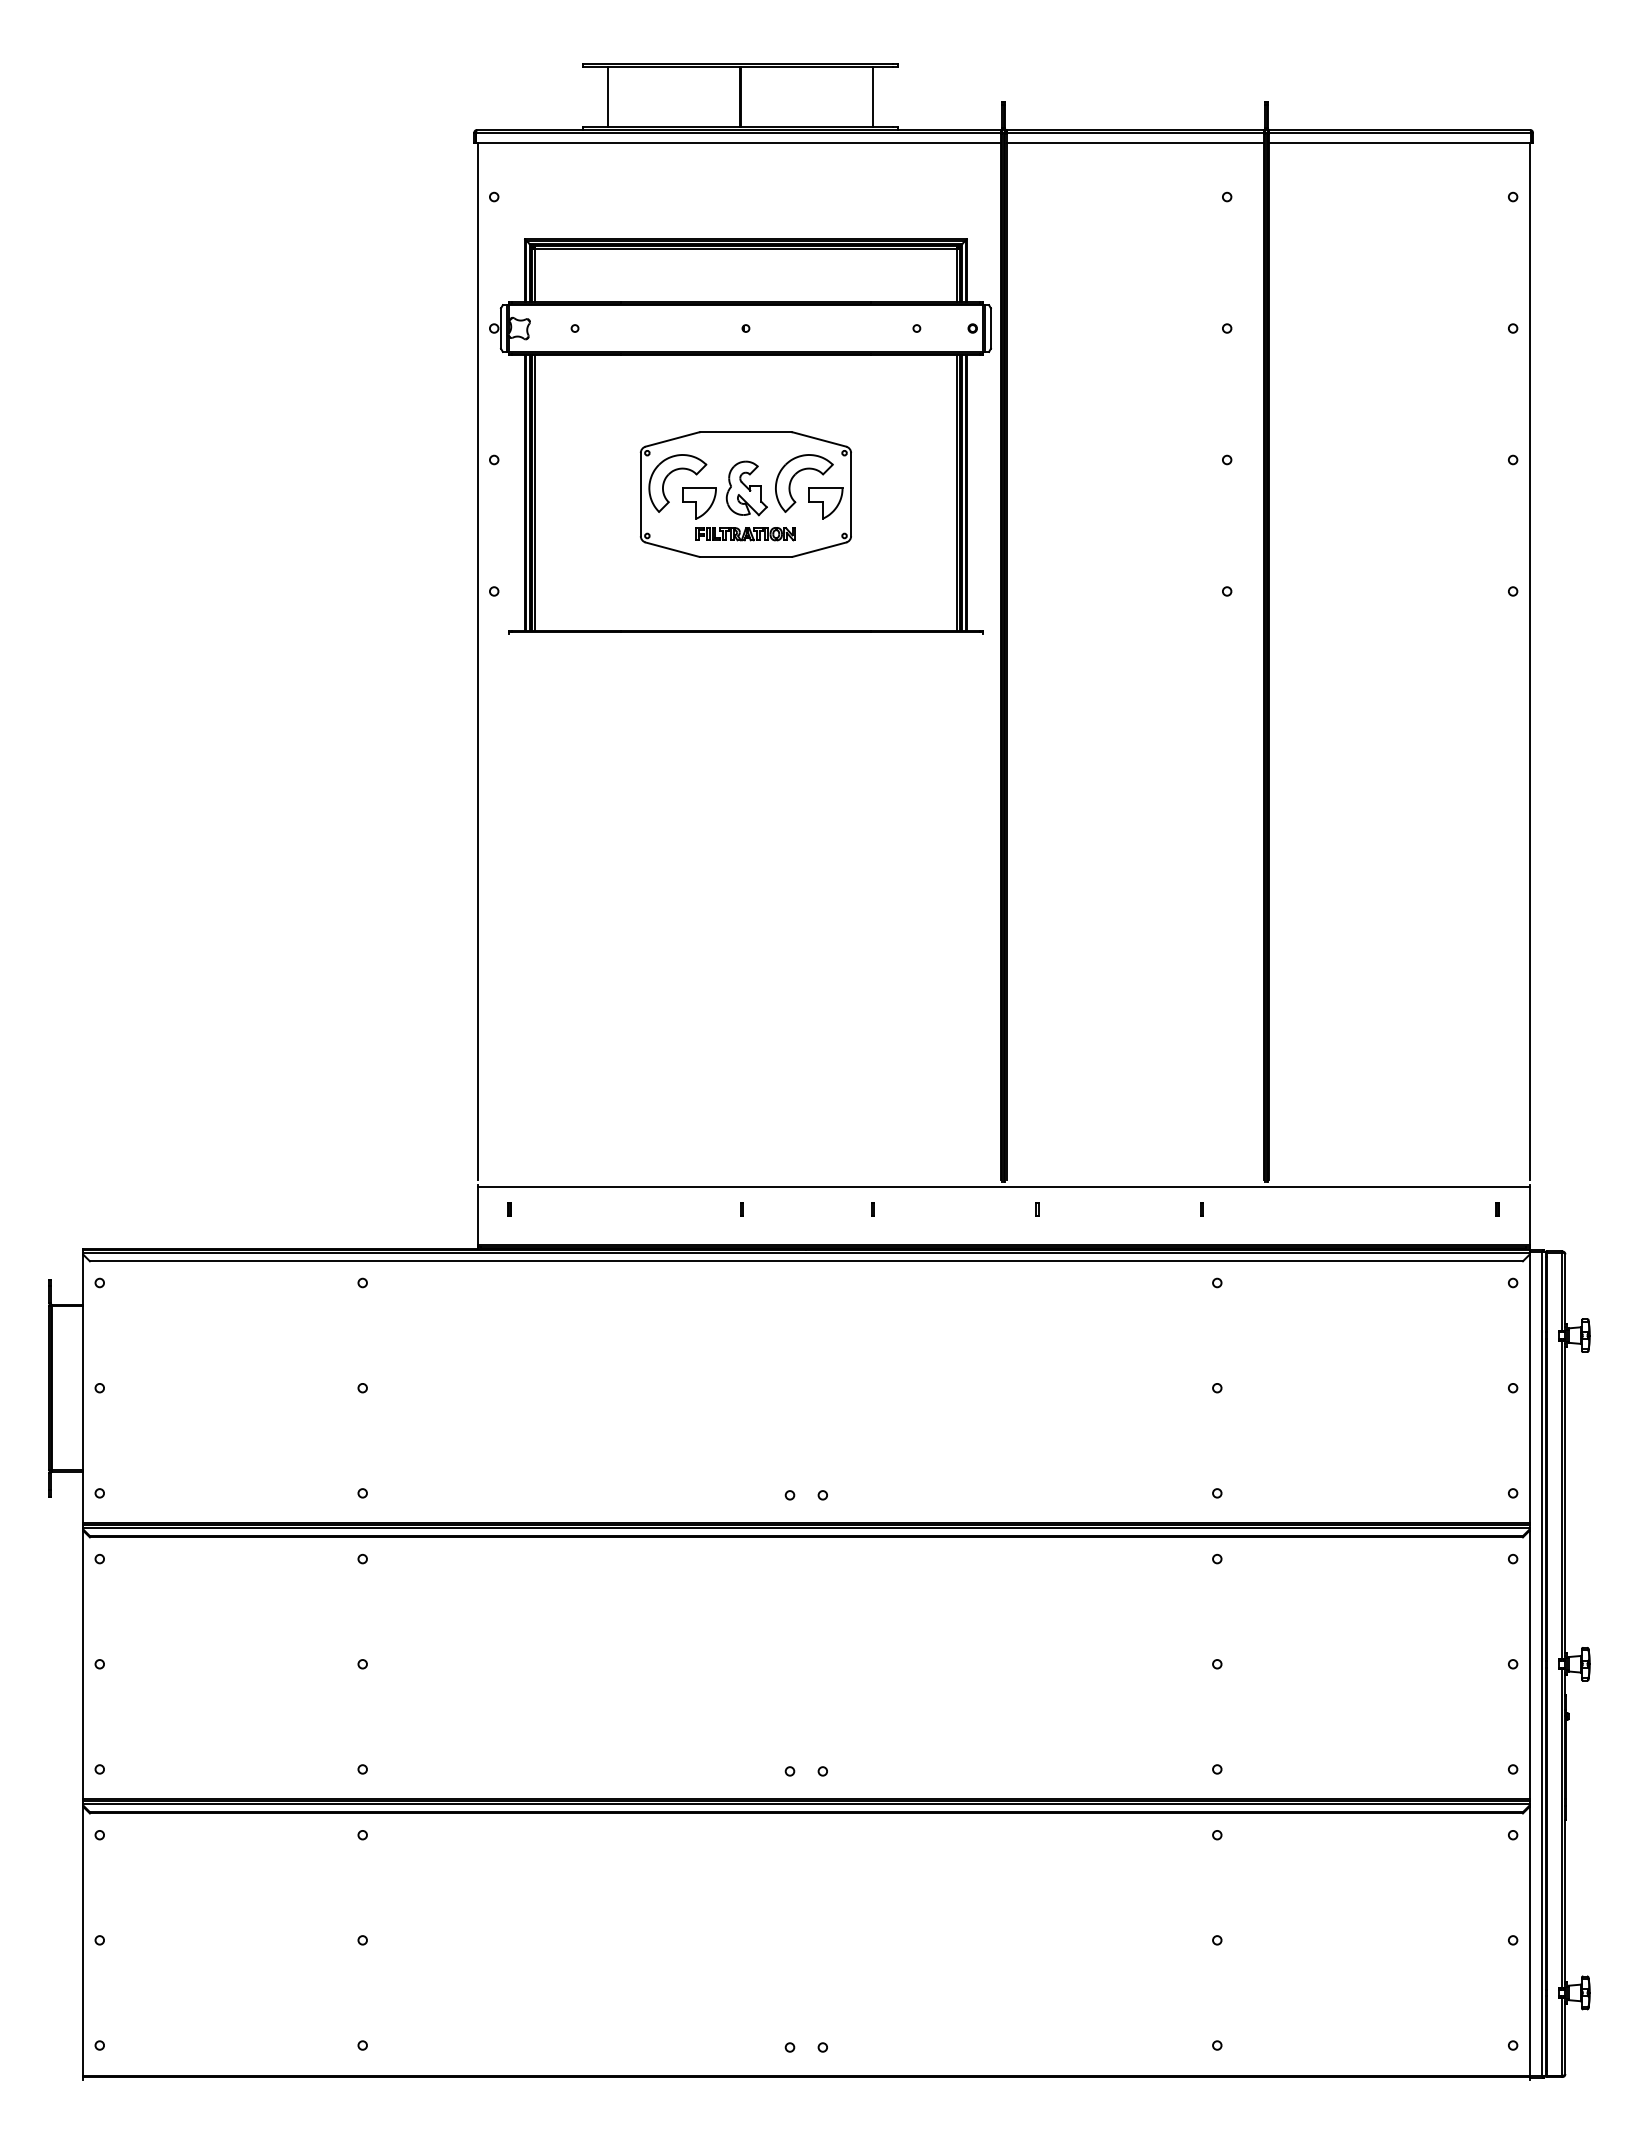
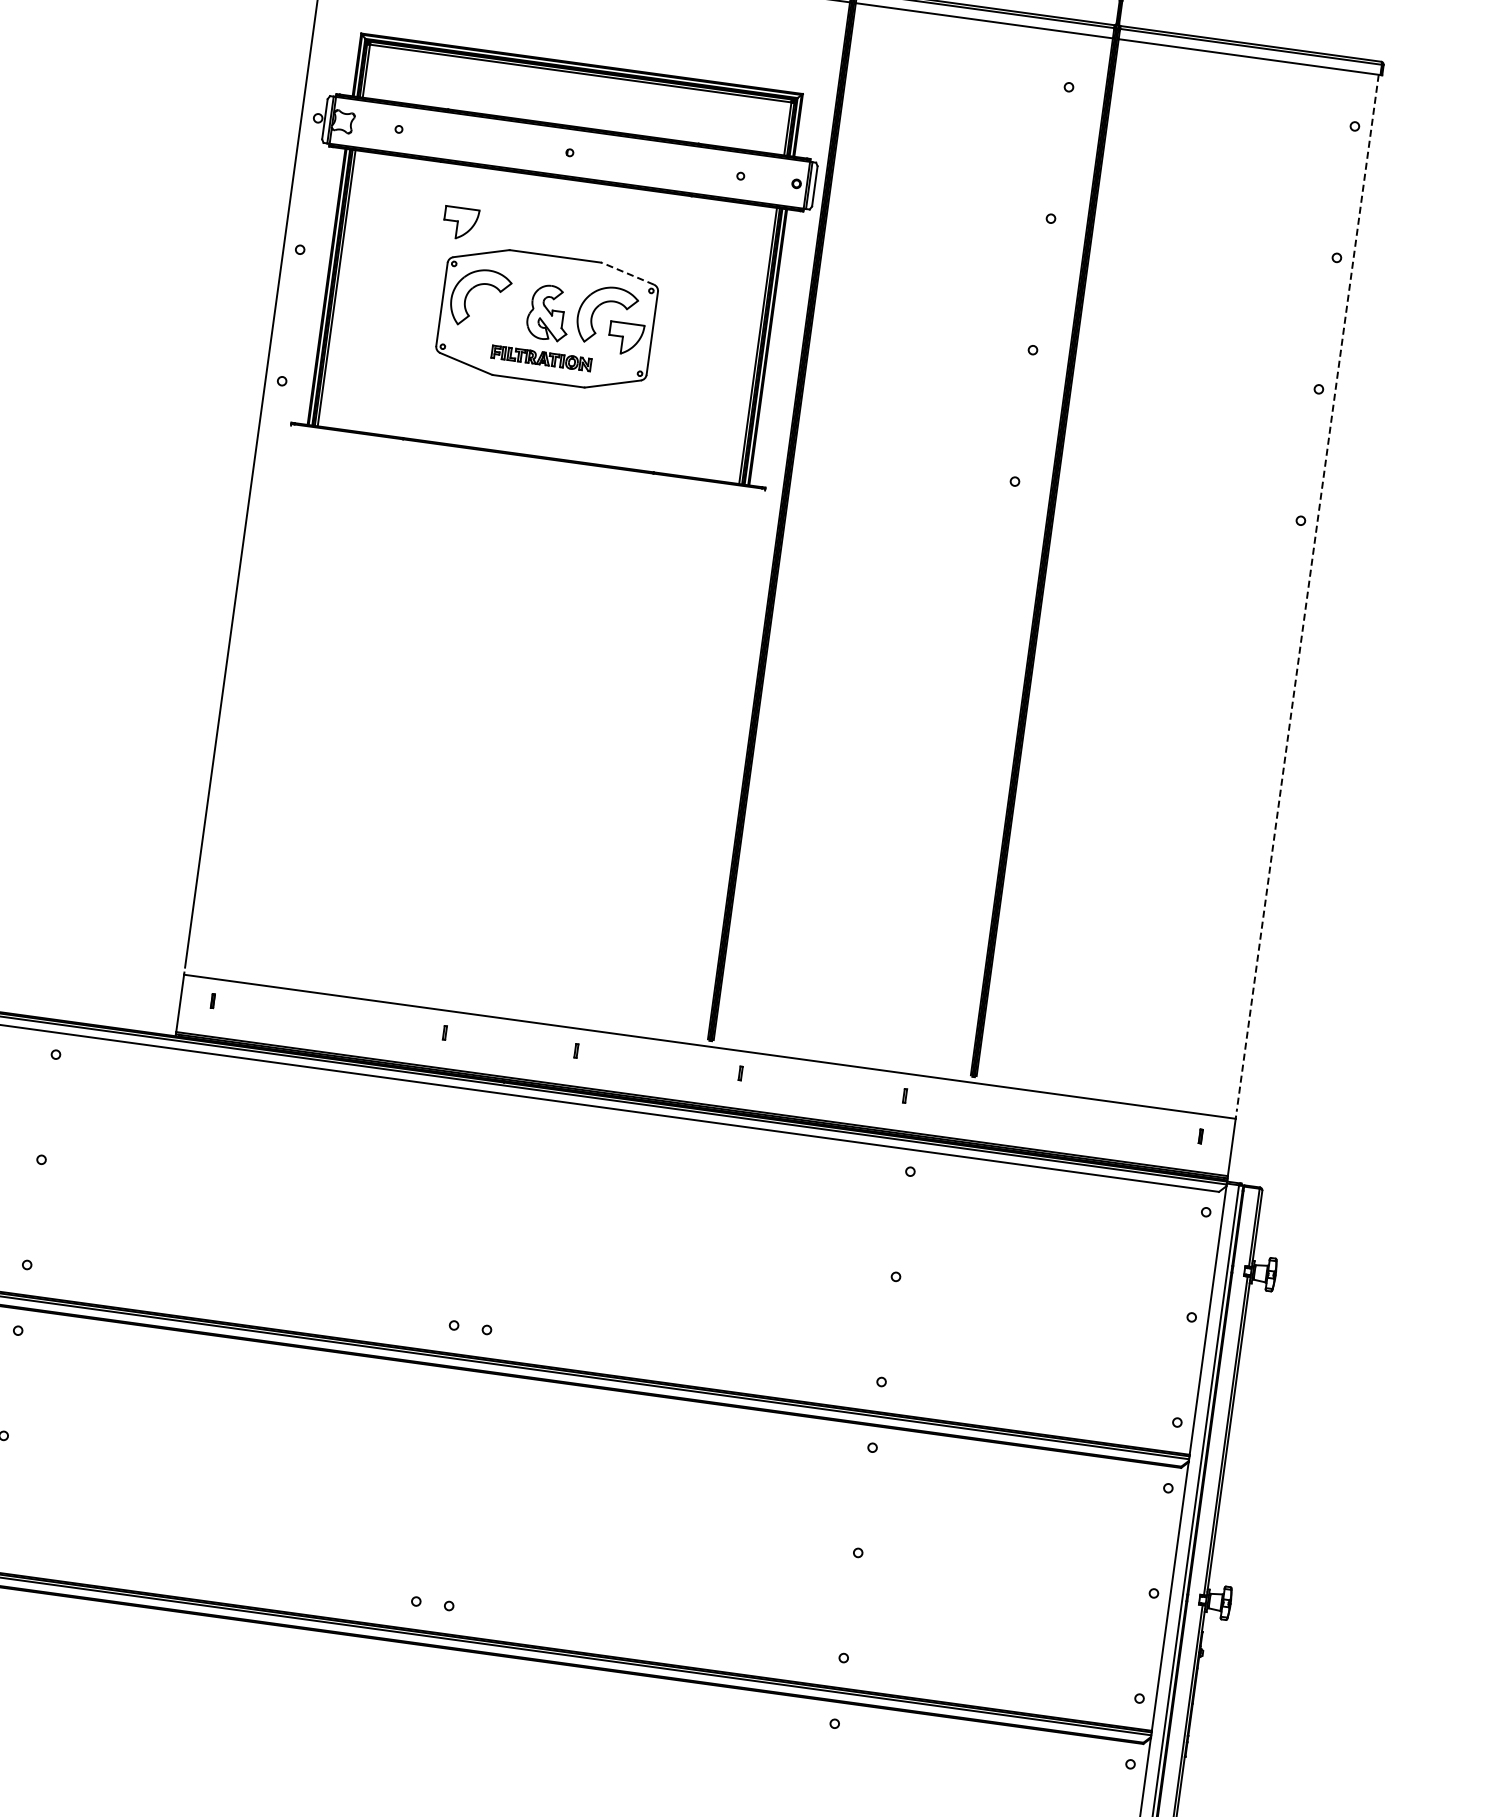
line: (819, 439) -> (628, 273), solid -> dashed
part: (699, 503) -> (460, 223), moved
line: (1529, 661) -> (1307, 593), solid -> dashed

